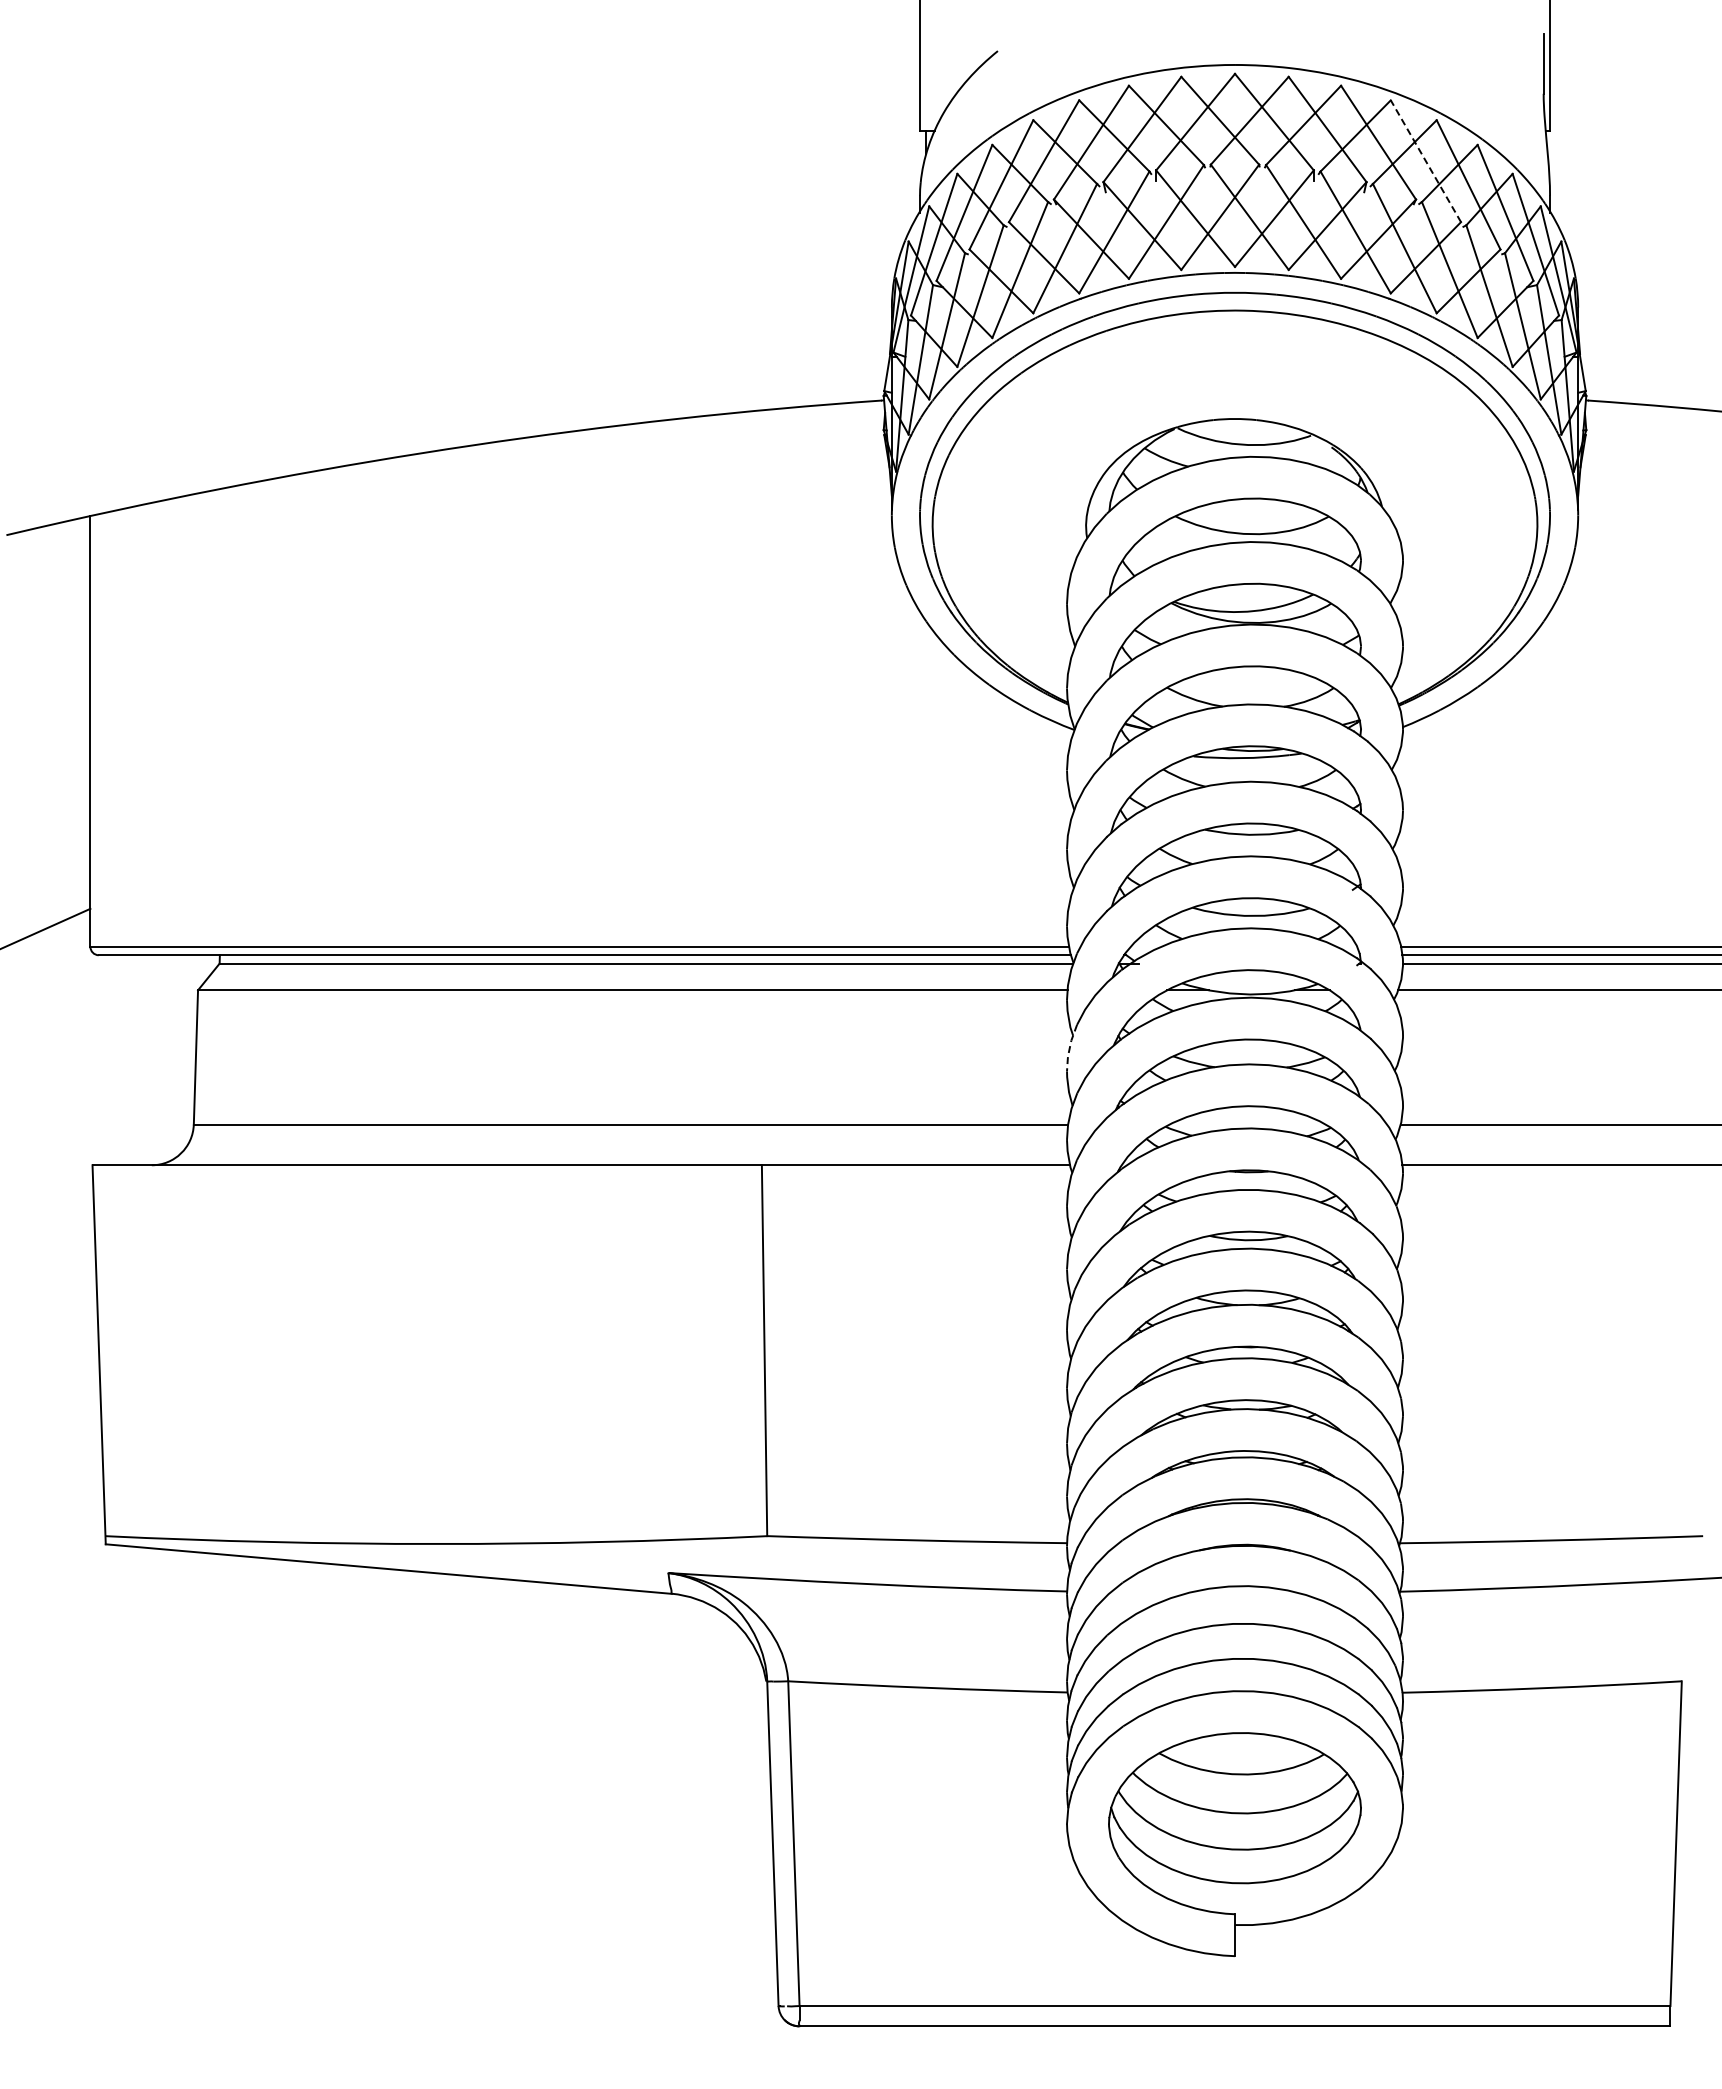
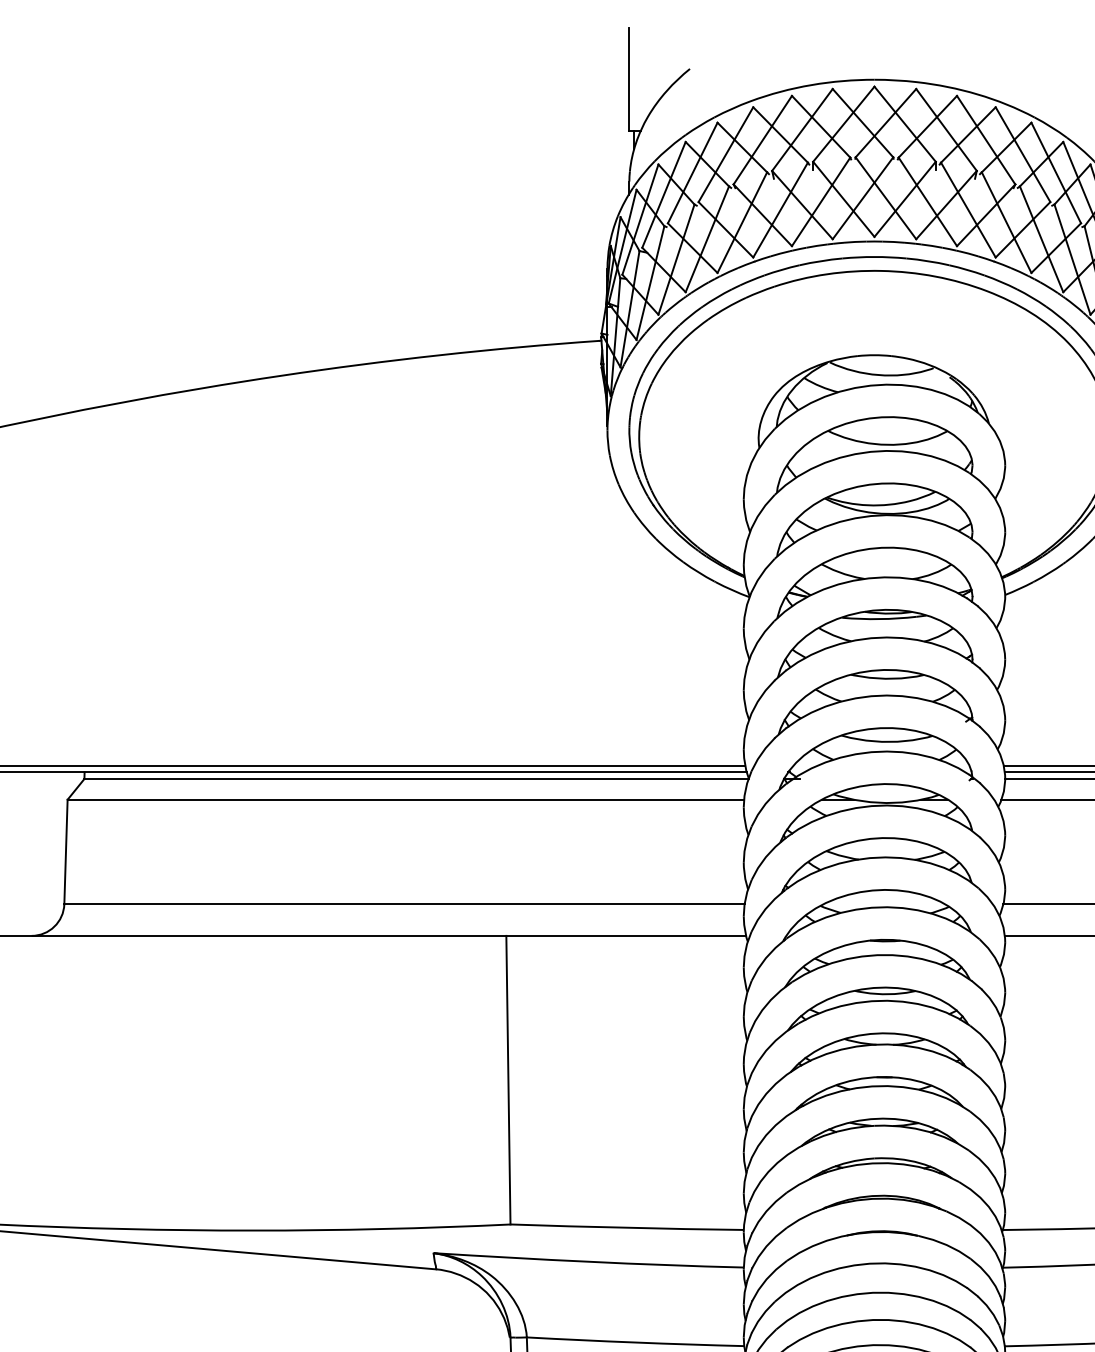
line: (1425, 160) -> (1022, 154), dashed -> solid
line: (1069, 1048) -> (745, 845), dashed -> solid

